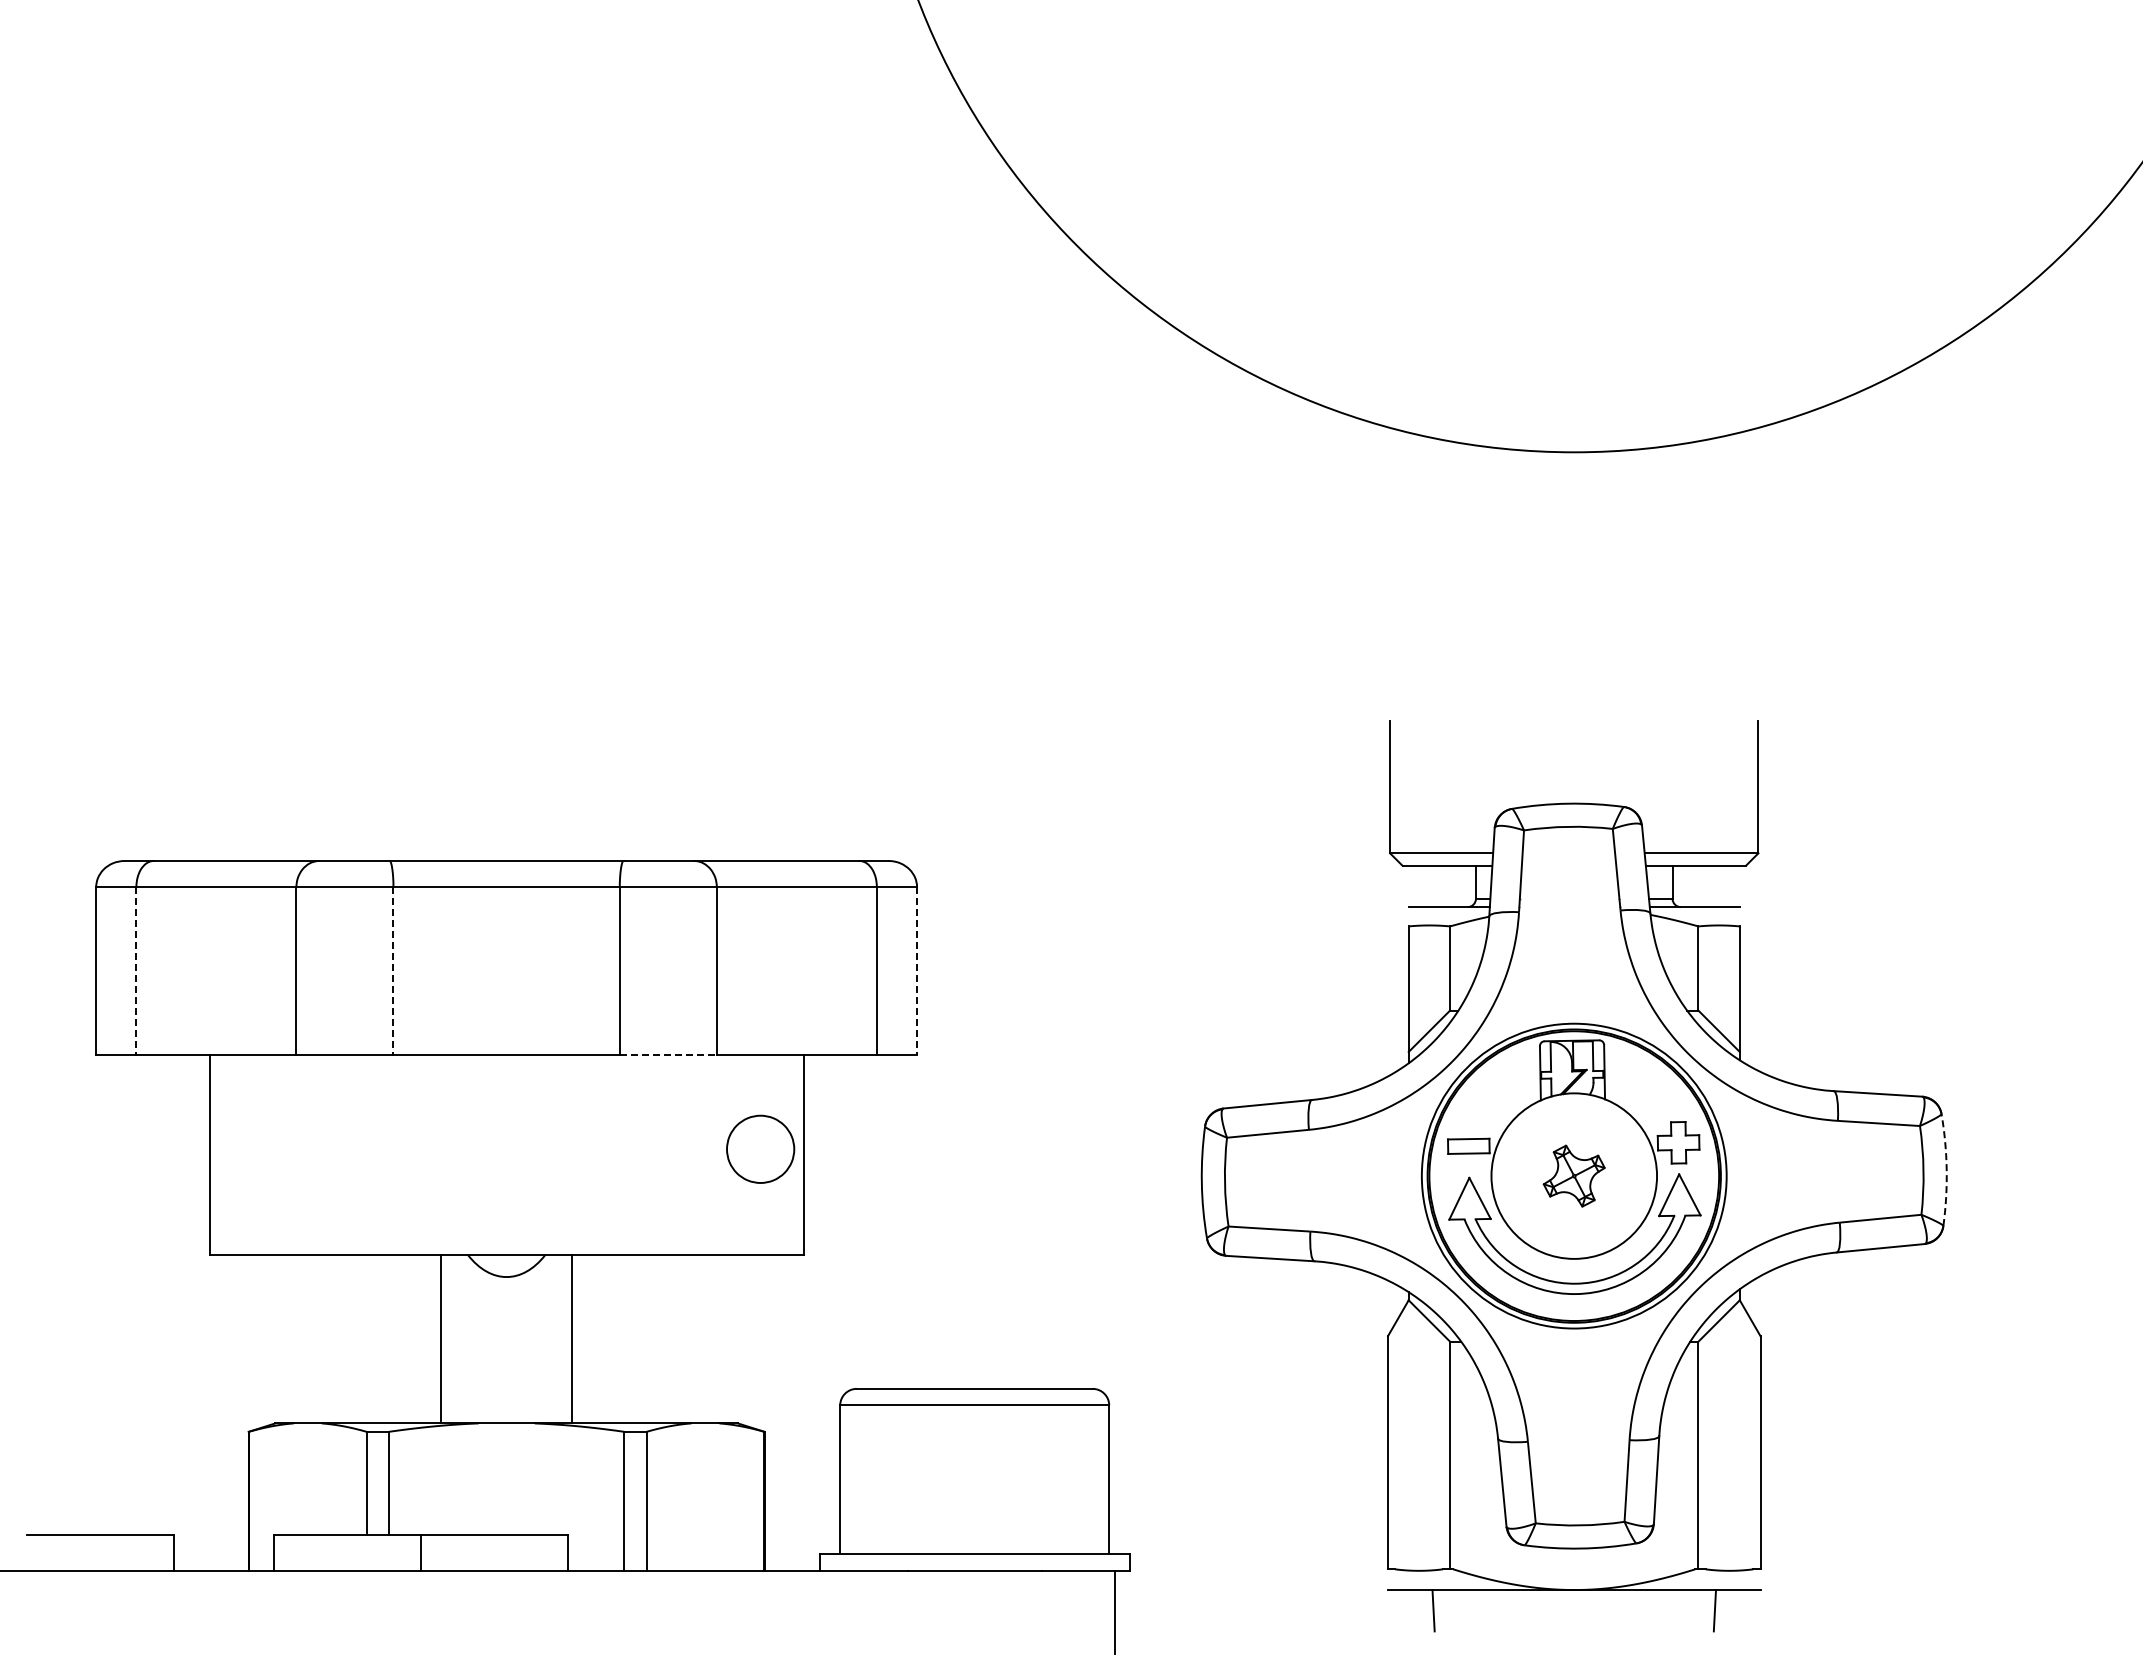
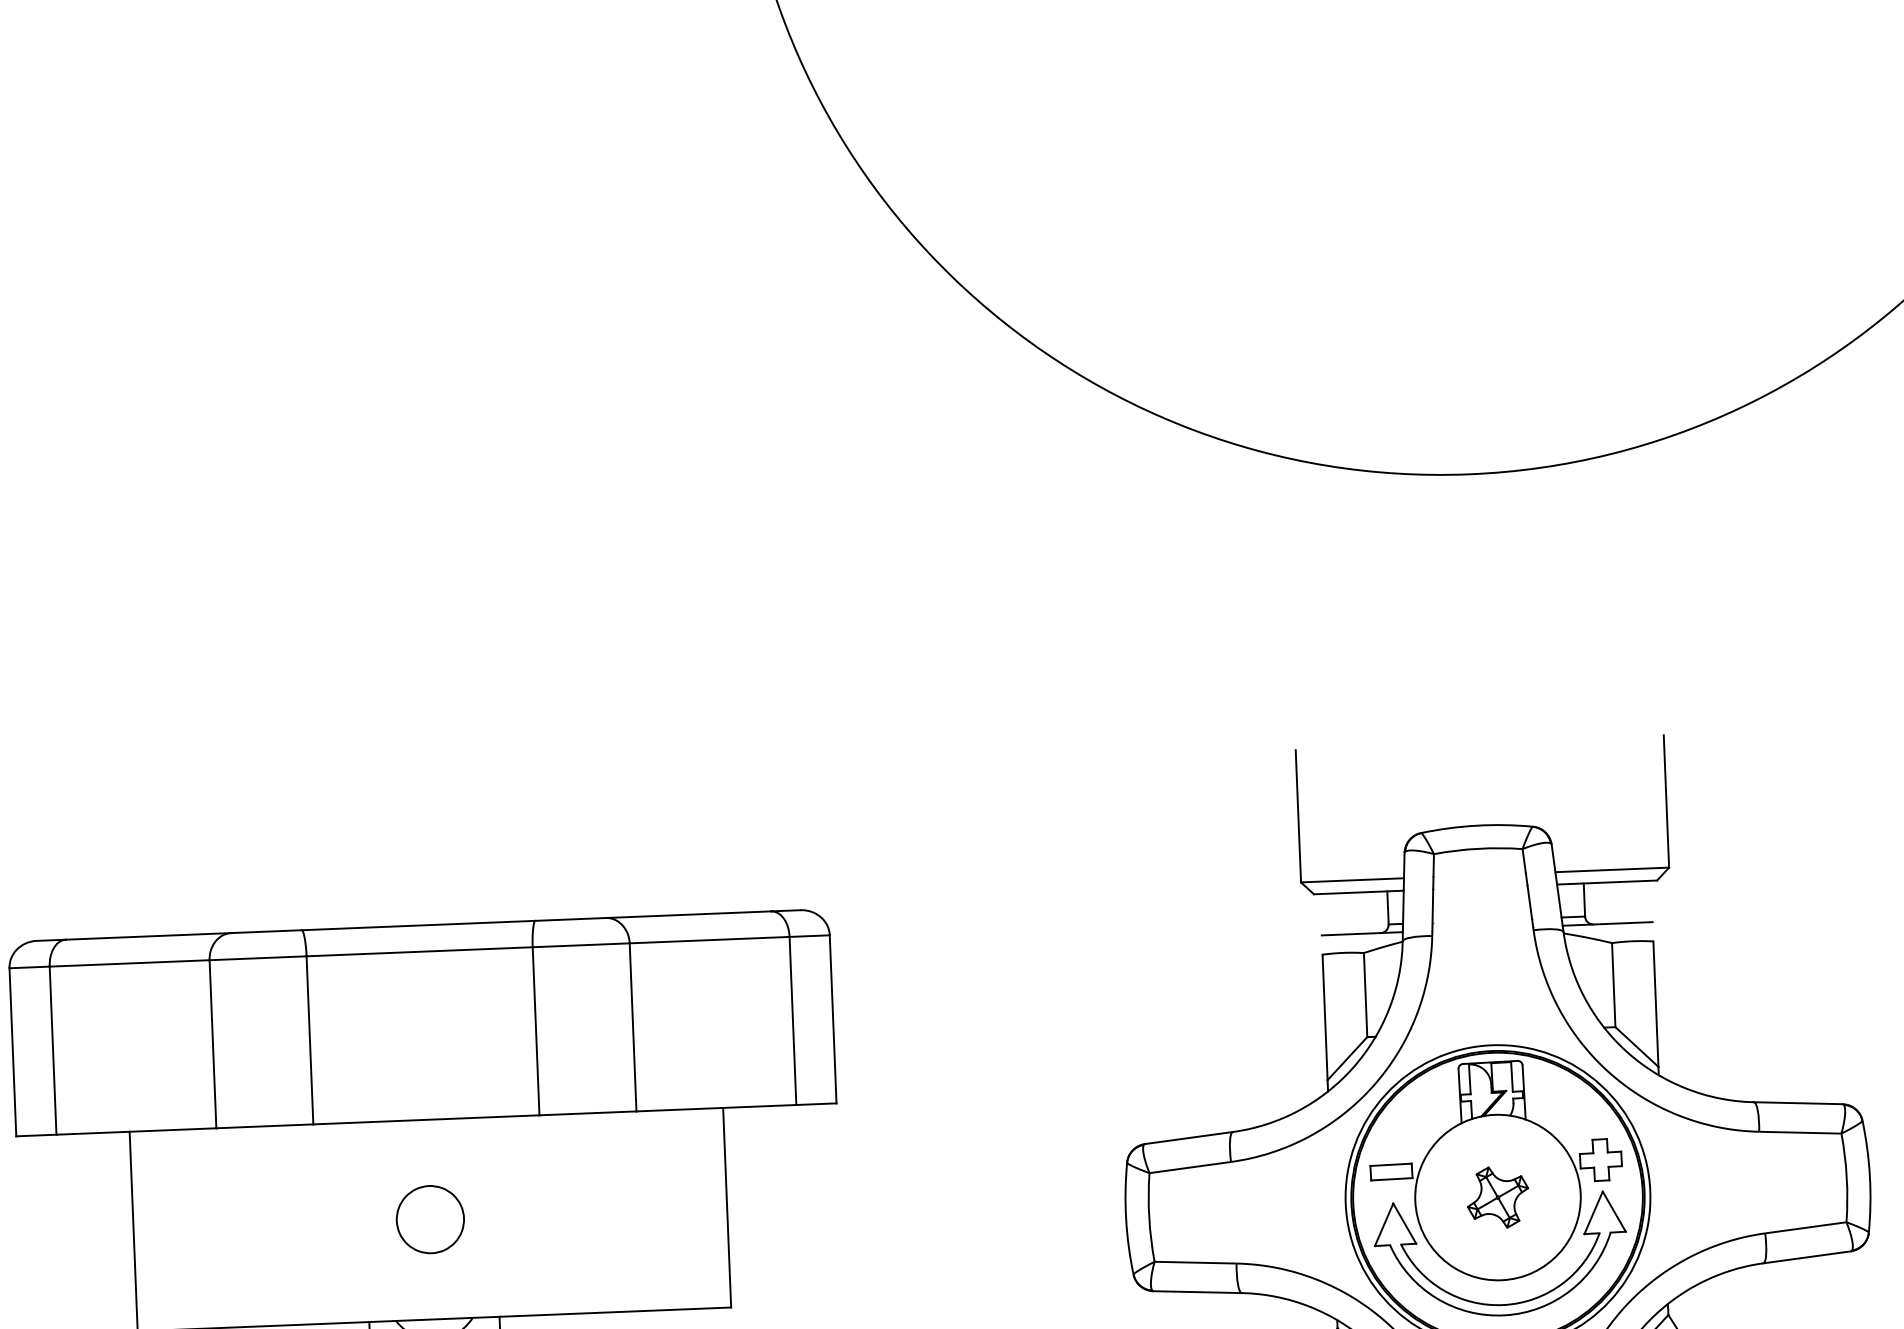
line: (136, 971) -> (53, 1050), dashed -> solid
line: (393, 971) -> (309, 1040), dashed -> solid
line: (917, 971) -> (833, 1019), dashed -> solid
line: (668, 1055) -> (588, 1113), dashed -> solid
part: (760, 1148) -> (430, 1218), moved
arc: (1946, 1169) -> (1869, 1176), dashed -> solid

